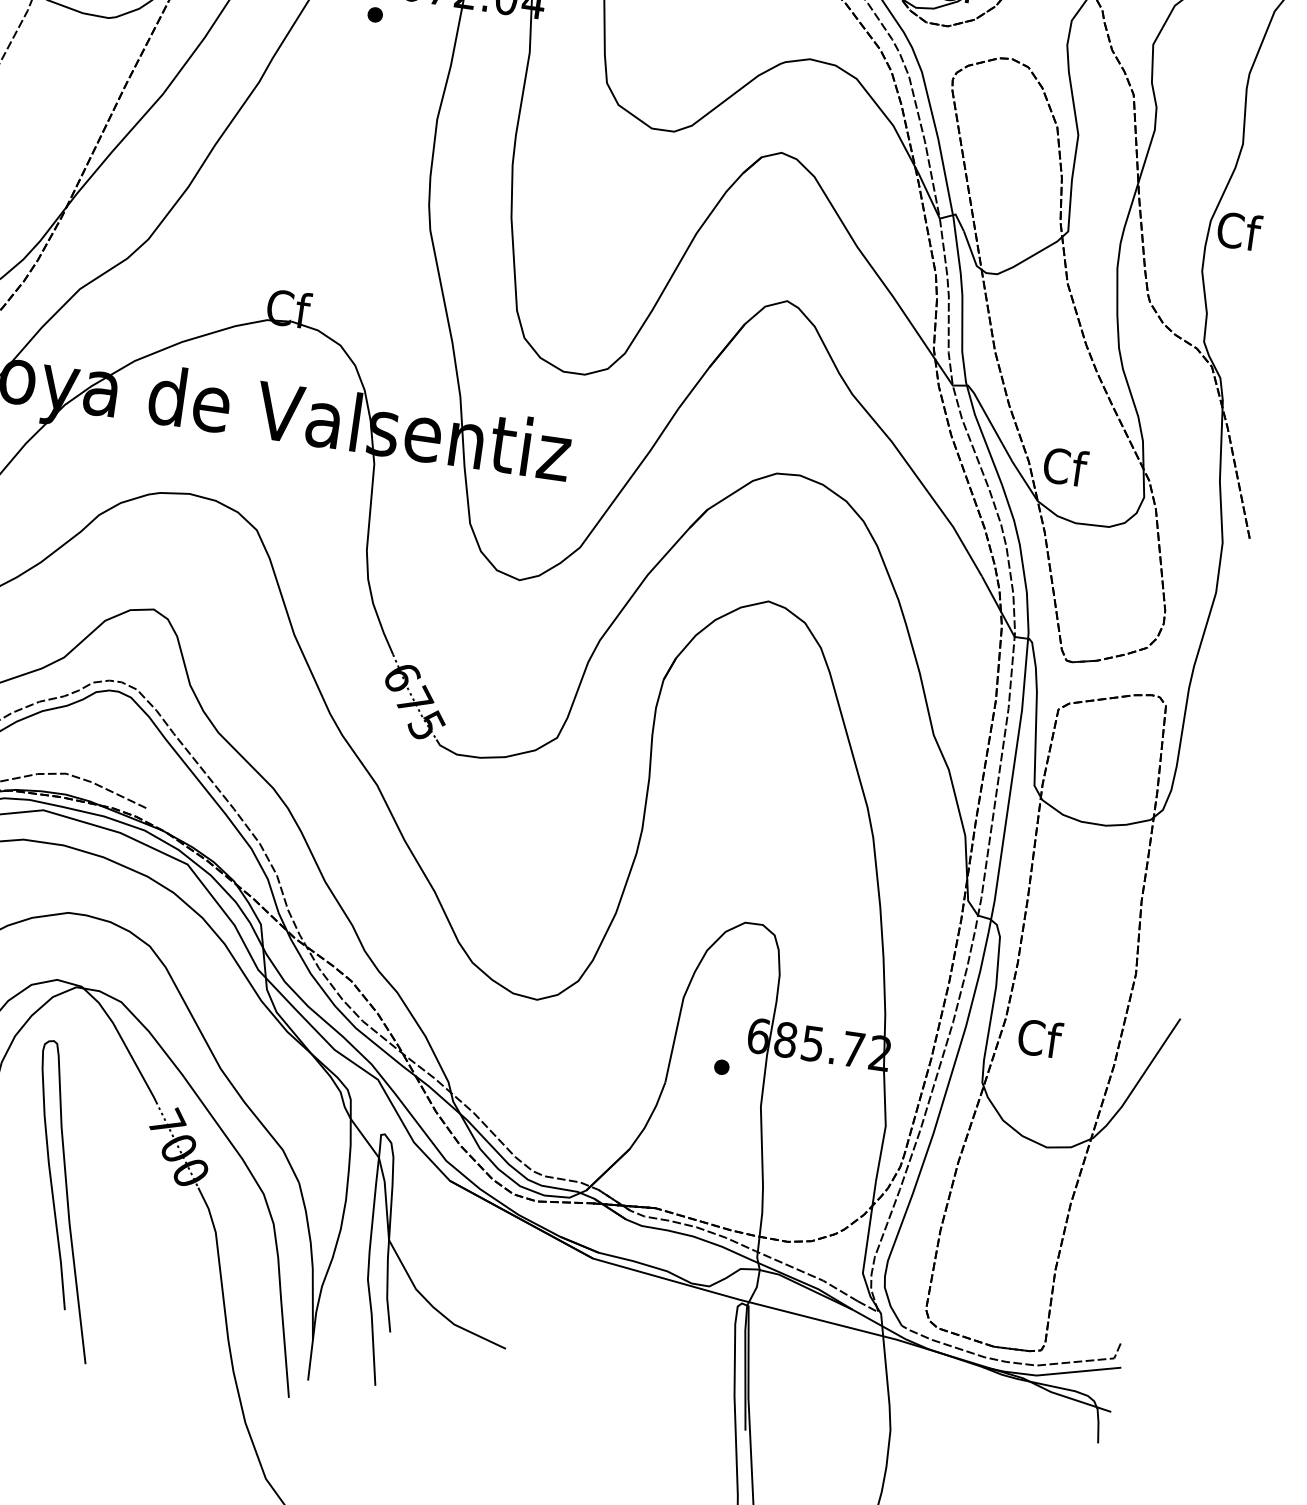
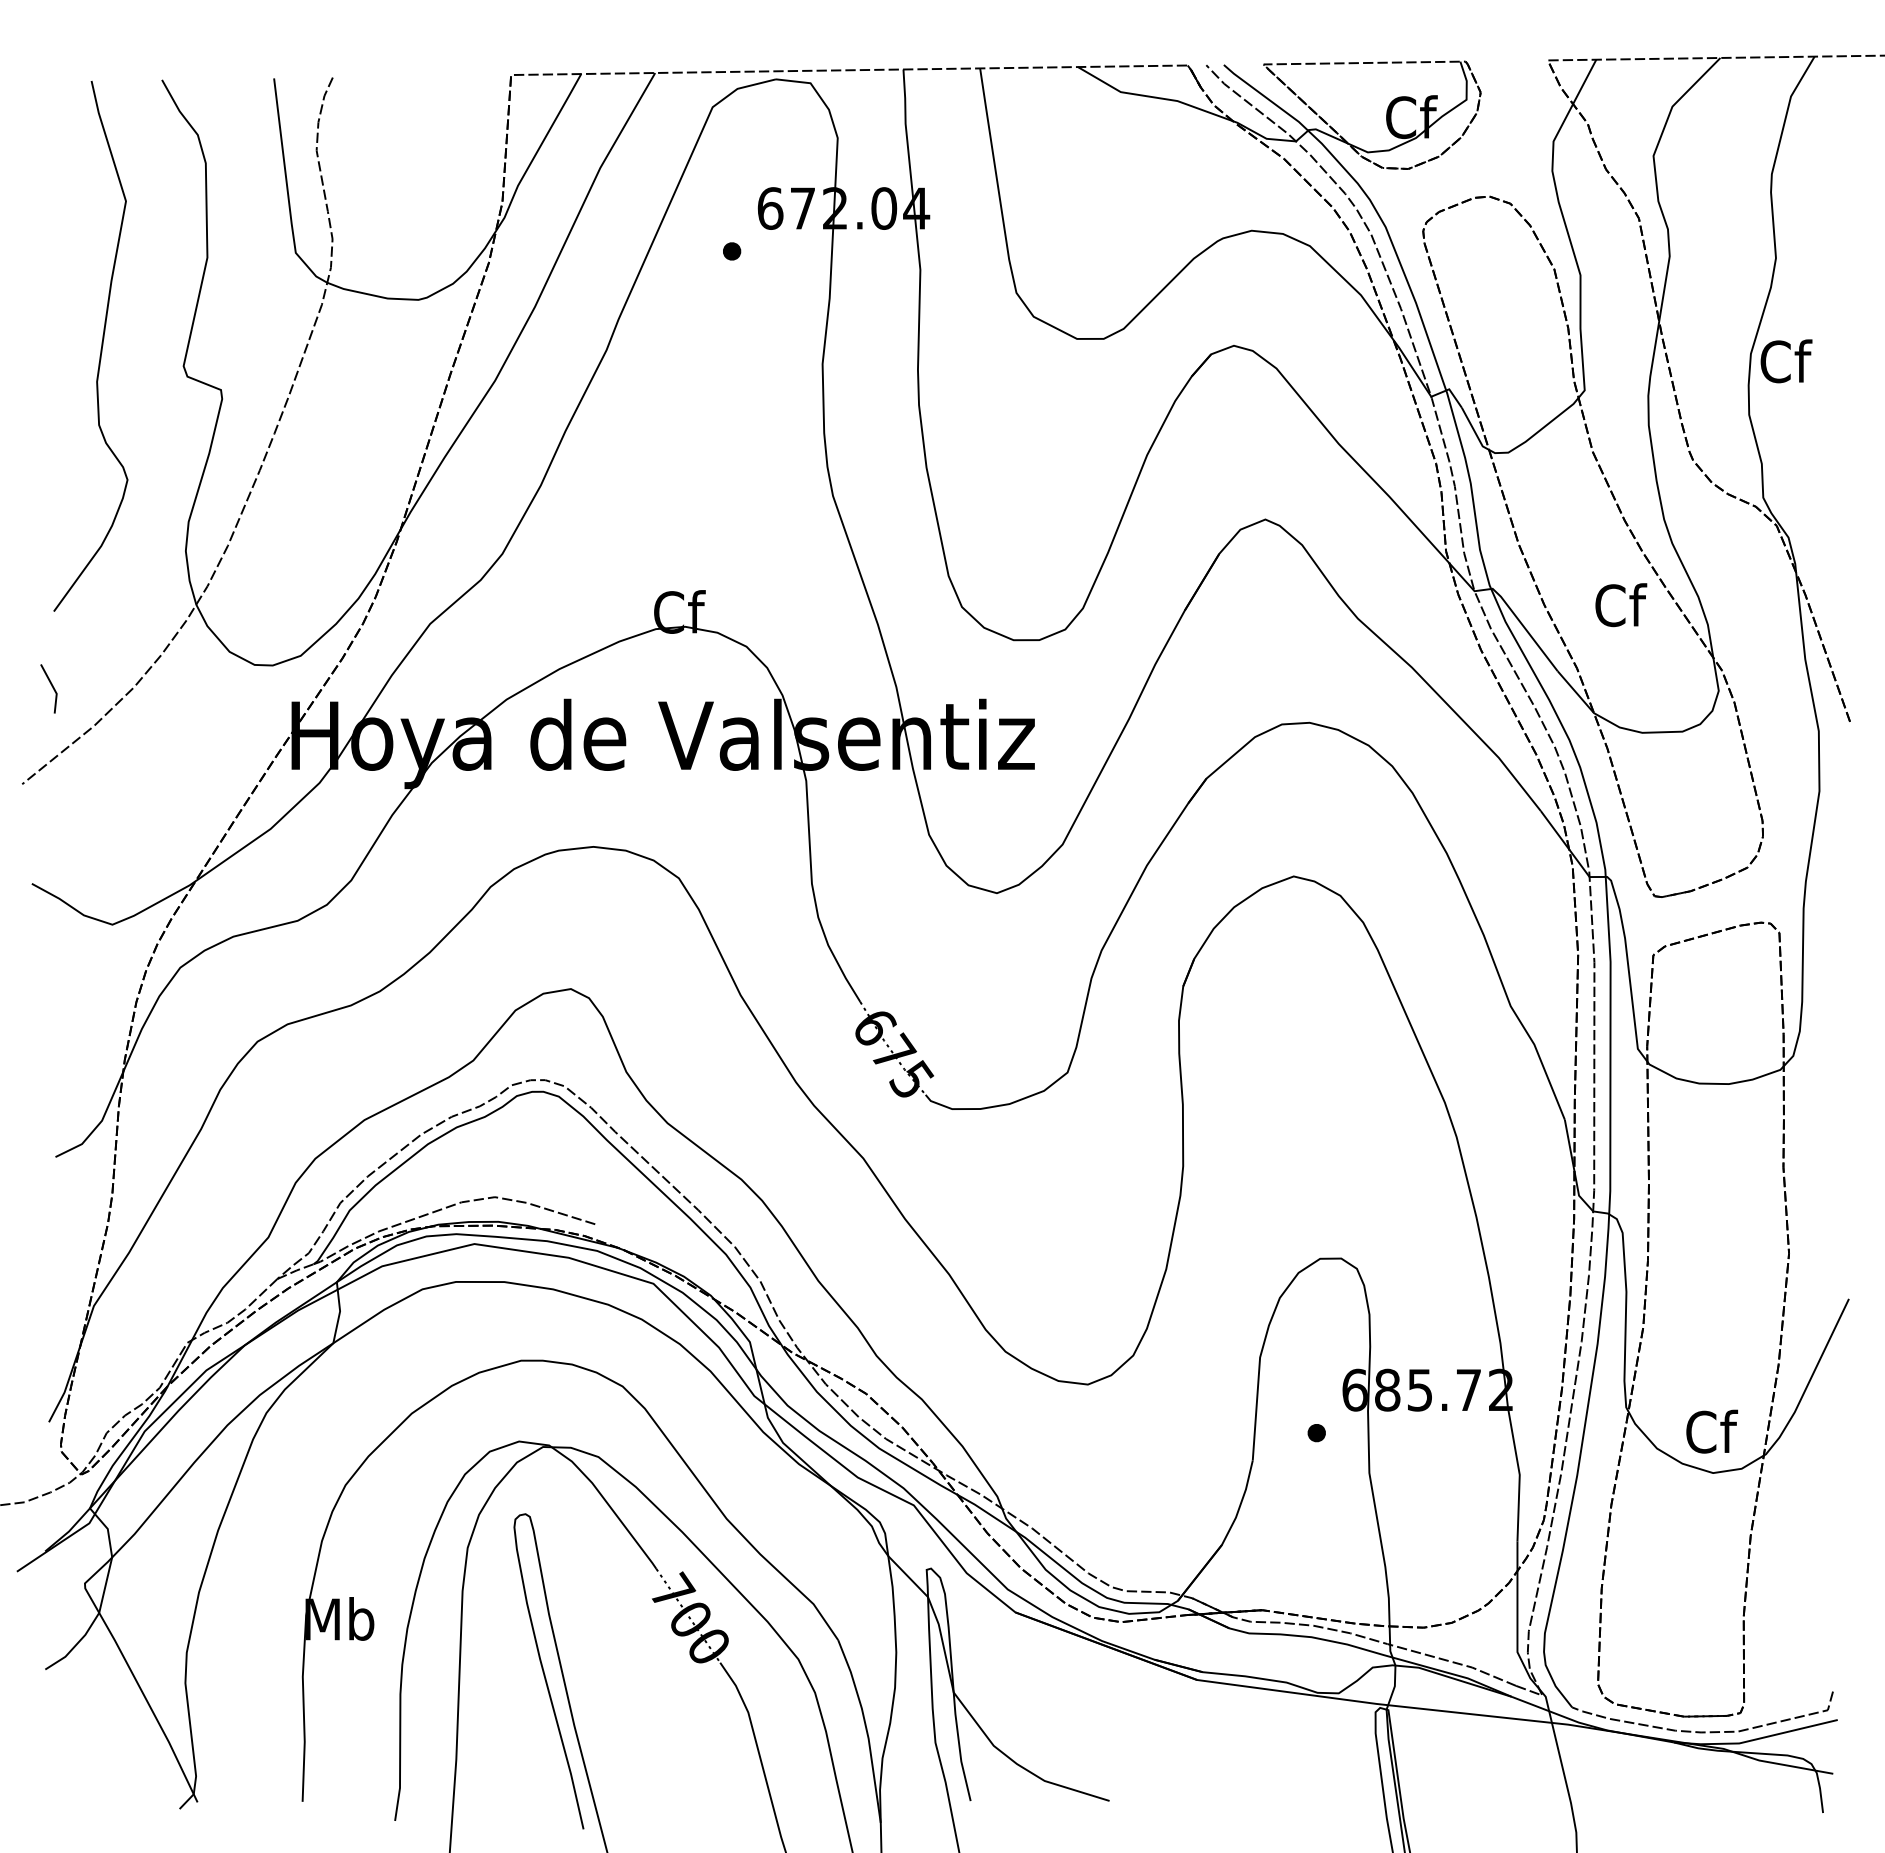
text: (1065, 467) -> (1621, 605), moved
text: (1039, 1038) -> (1711, 1431), moved

